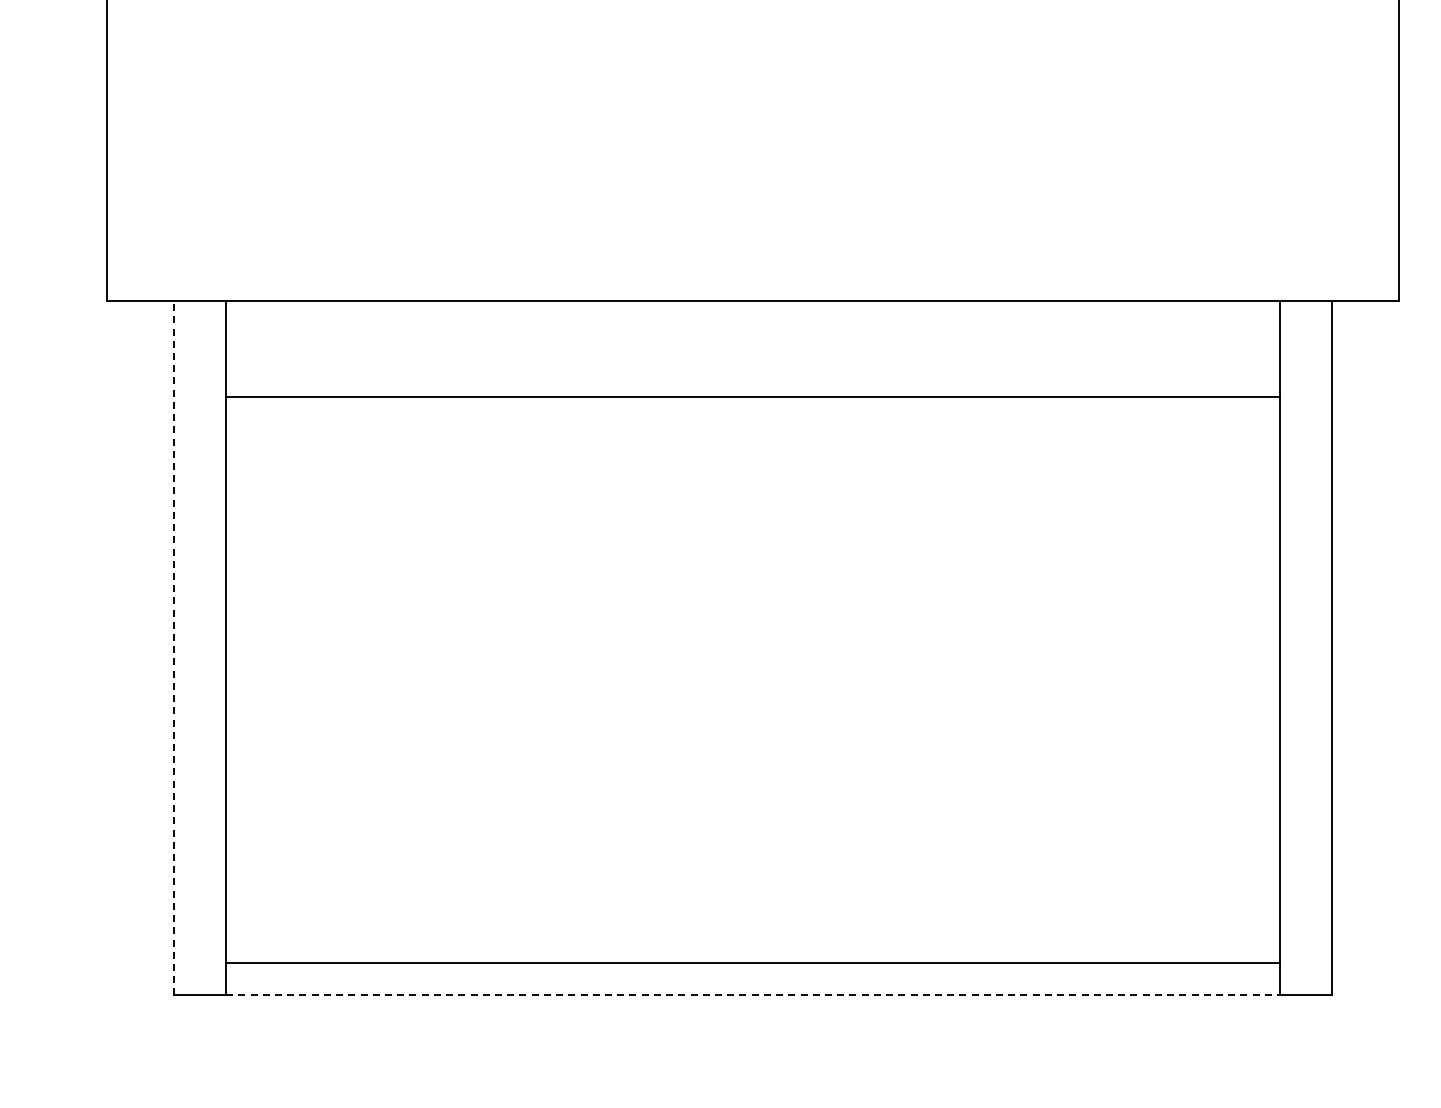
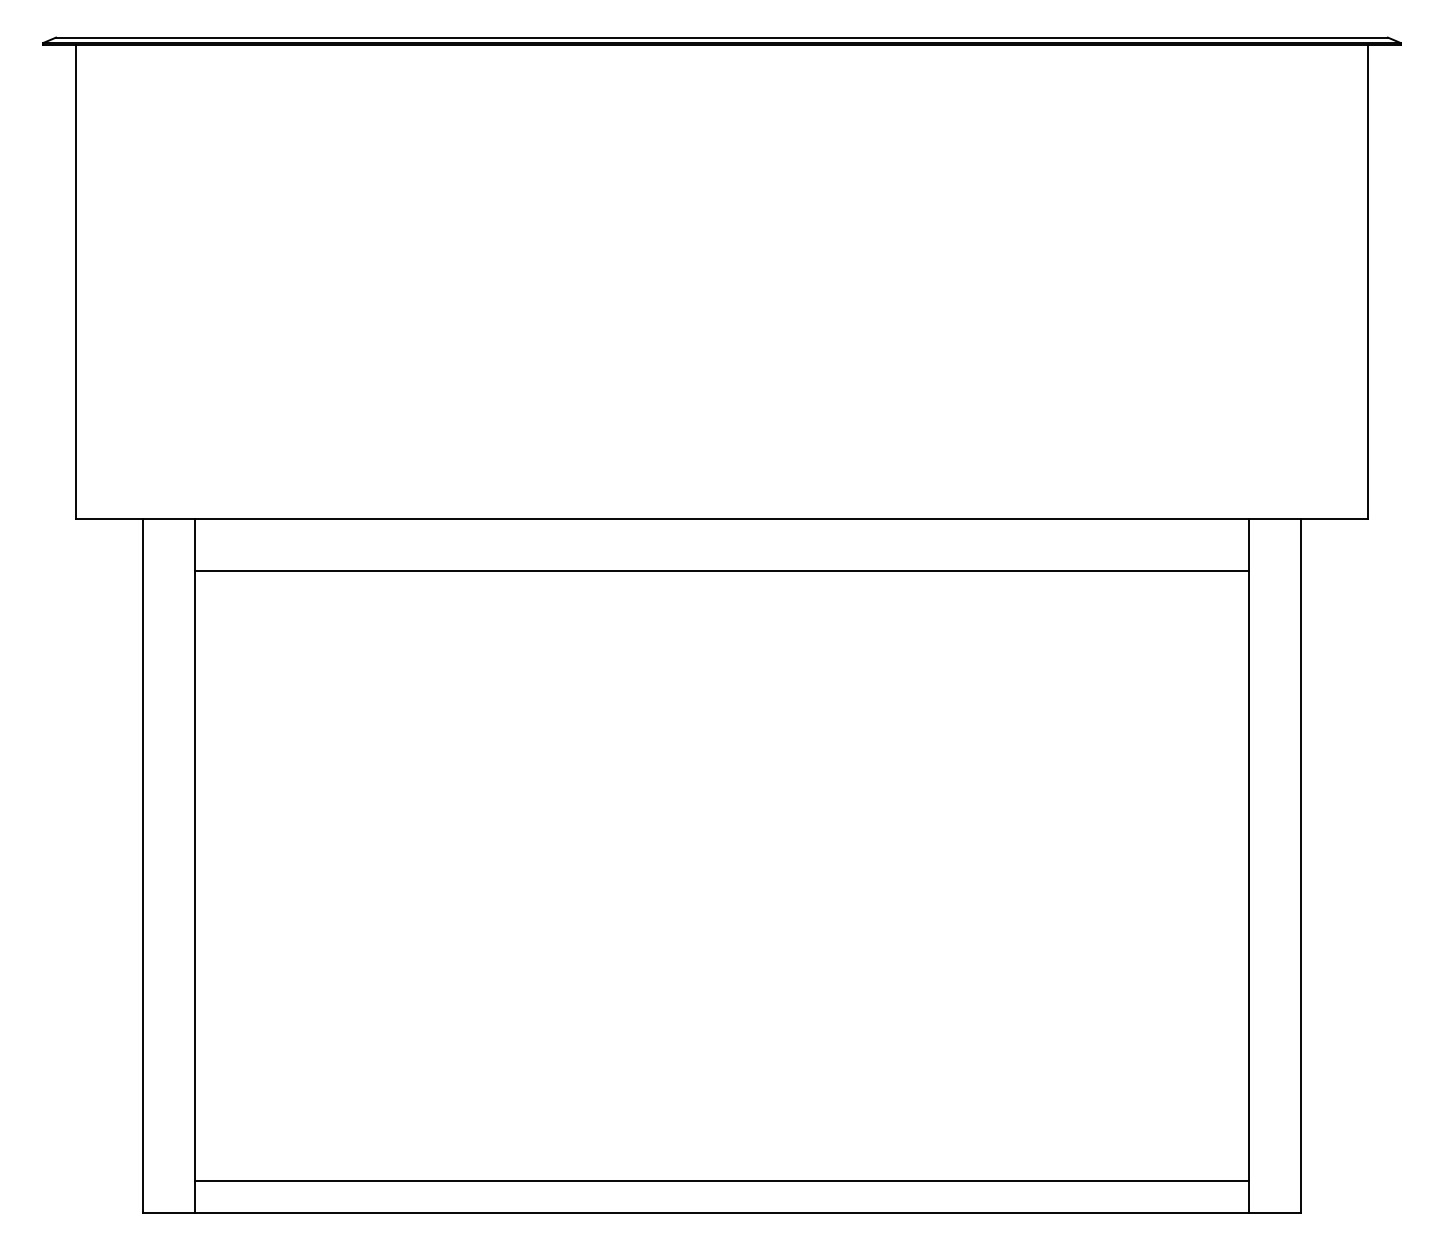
line: (752, 396) -> (721, 570), moved
line: (173, 647) -> (142, 865), dashed -> solid
line: (753, 995) -> (722, 1213), dashed -> solid

